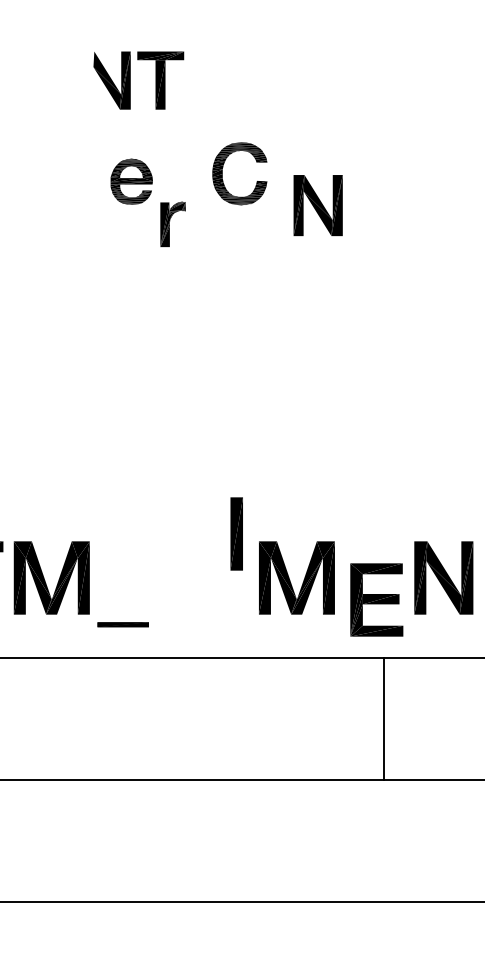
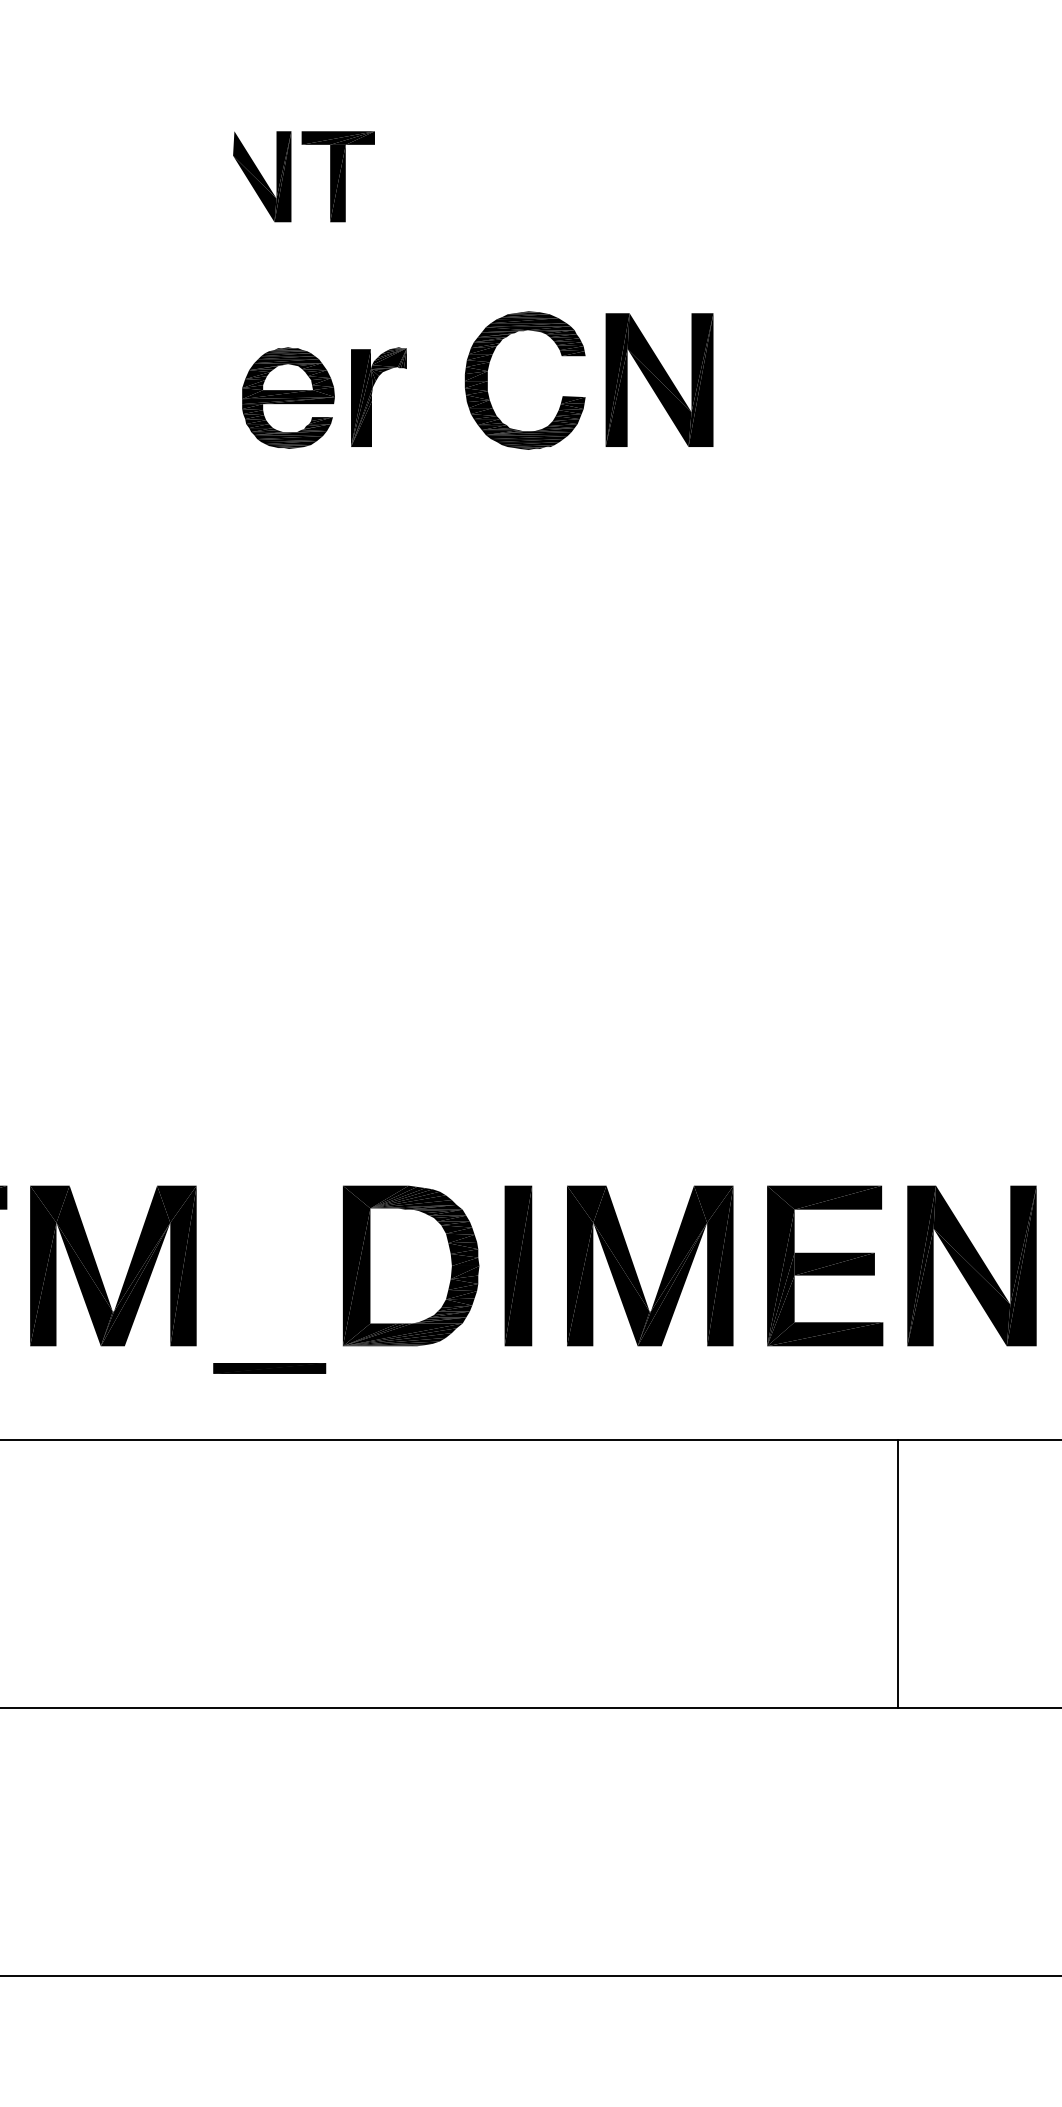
part: (138, 80) -> (303, 176), size x0.71
part: (317, 205) -> (658, 379), moved
part: (172, 224) -> (377, 397), moved
part: (236, 533) -> (517, 1264), moved
part: (187, 577) -> (410, 1264), added
part: (376, 599) -> (824, 1264), moved
line: (384, 718) -> (898, 1573), moved

